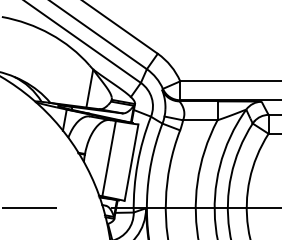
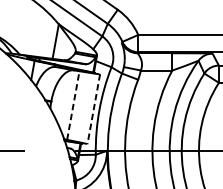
line: (109, 158) -> (73, 105), solid -> dashed
line: (131, 162) -> (93, 109), solid -> dashed

